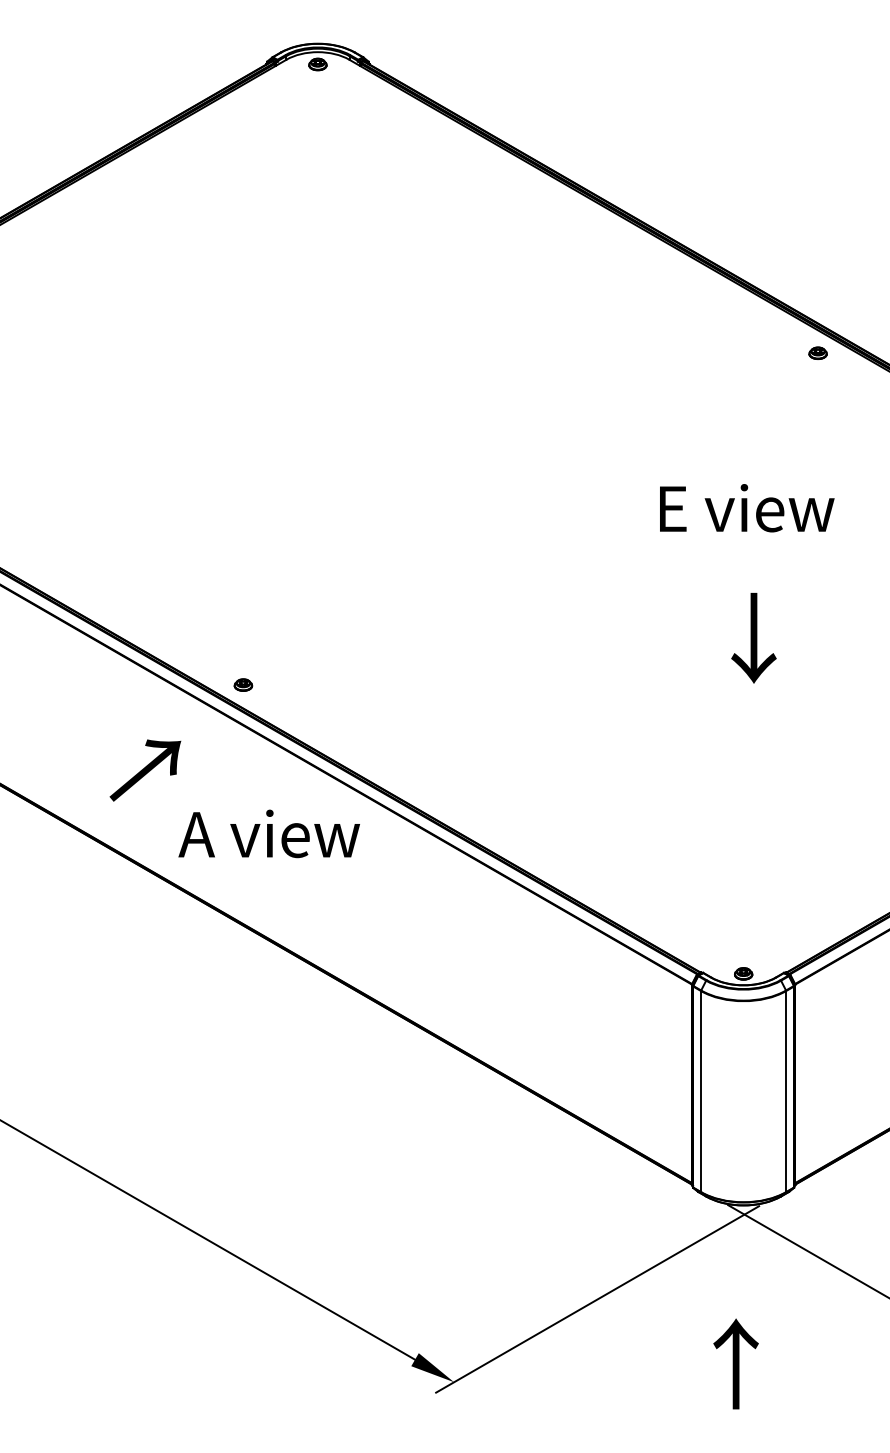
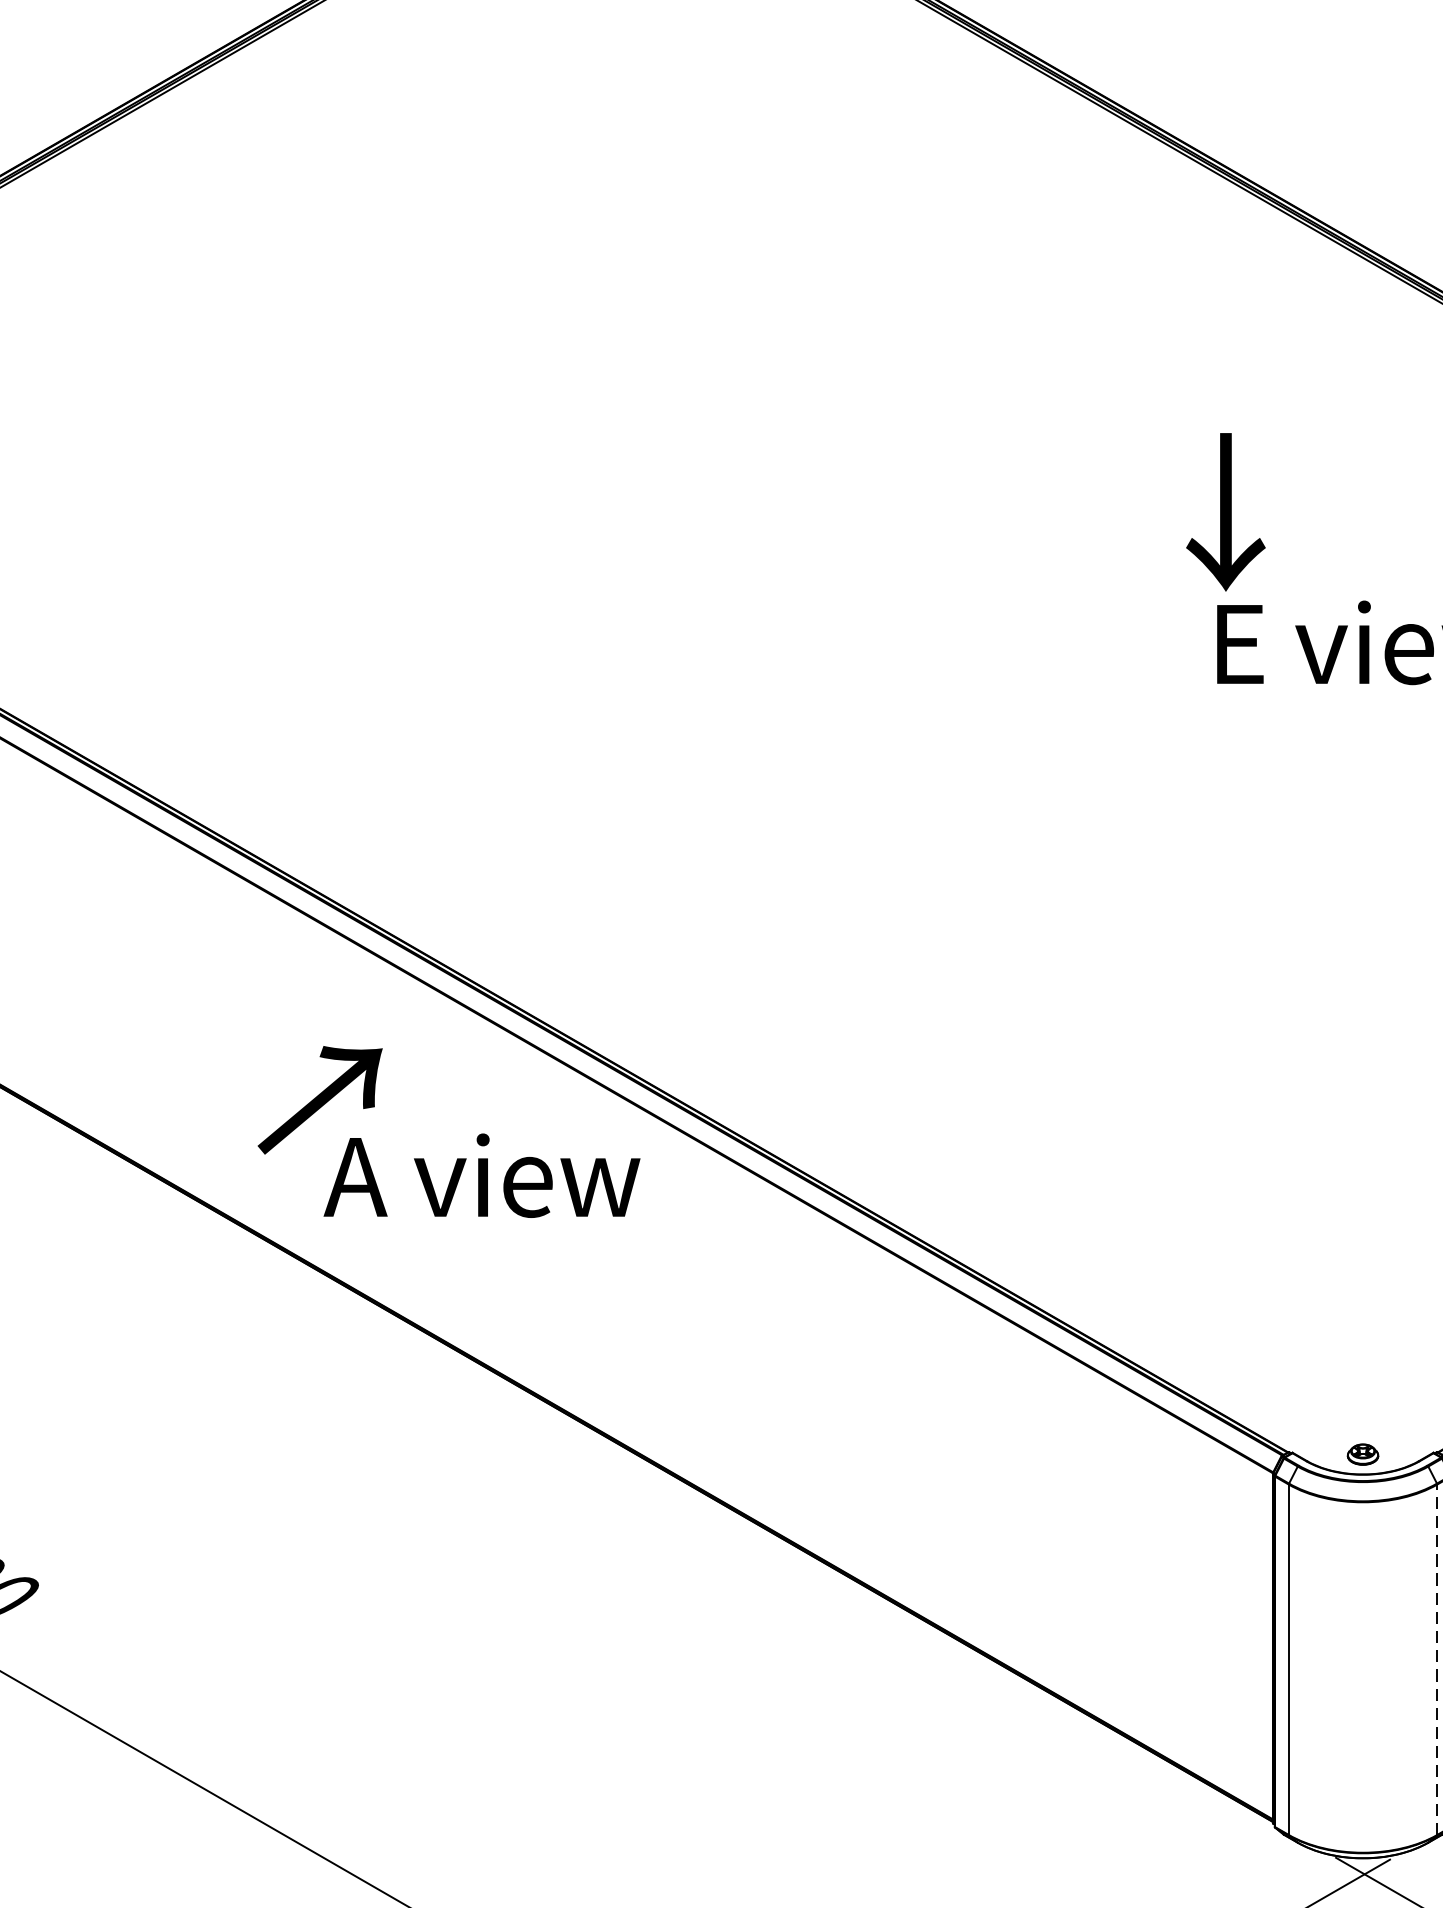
text: (753, 638) -> (1225, 512), moved
part: (243, 684) -> (491, 950), removed
text: (268, 833) -> (480, 1175), moved
line: (786, 1091) -> (1437, 1659), solid -> dashed

